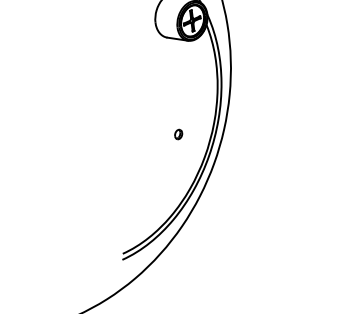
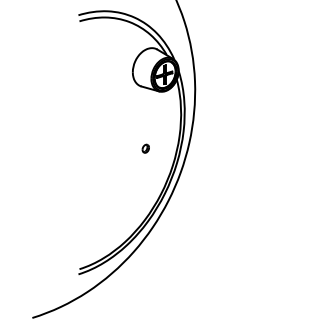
part: (178, 134) -> (145, 148), moved

